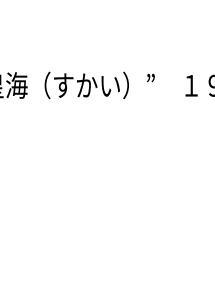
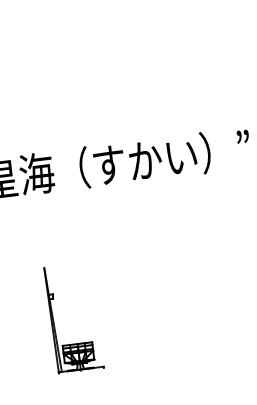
part: (16, 180) -> (54, 320), added

